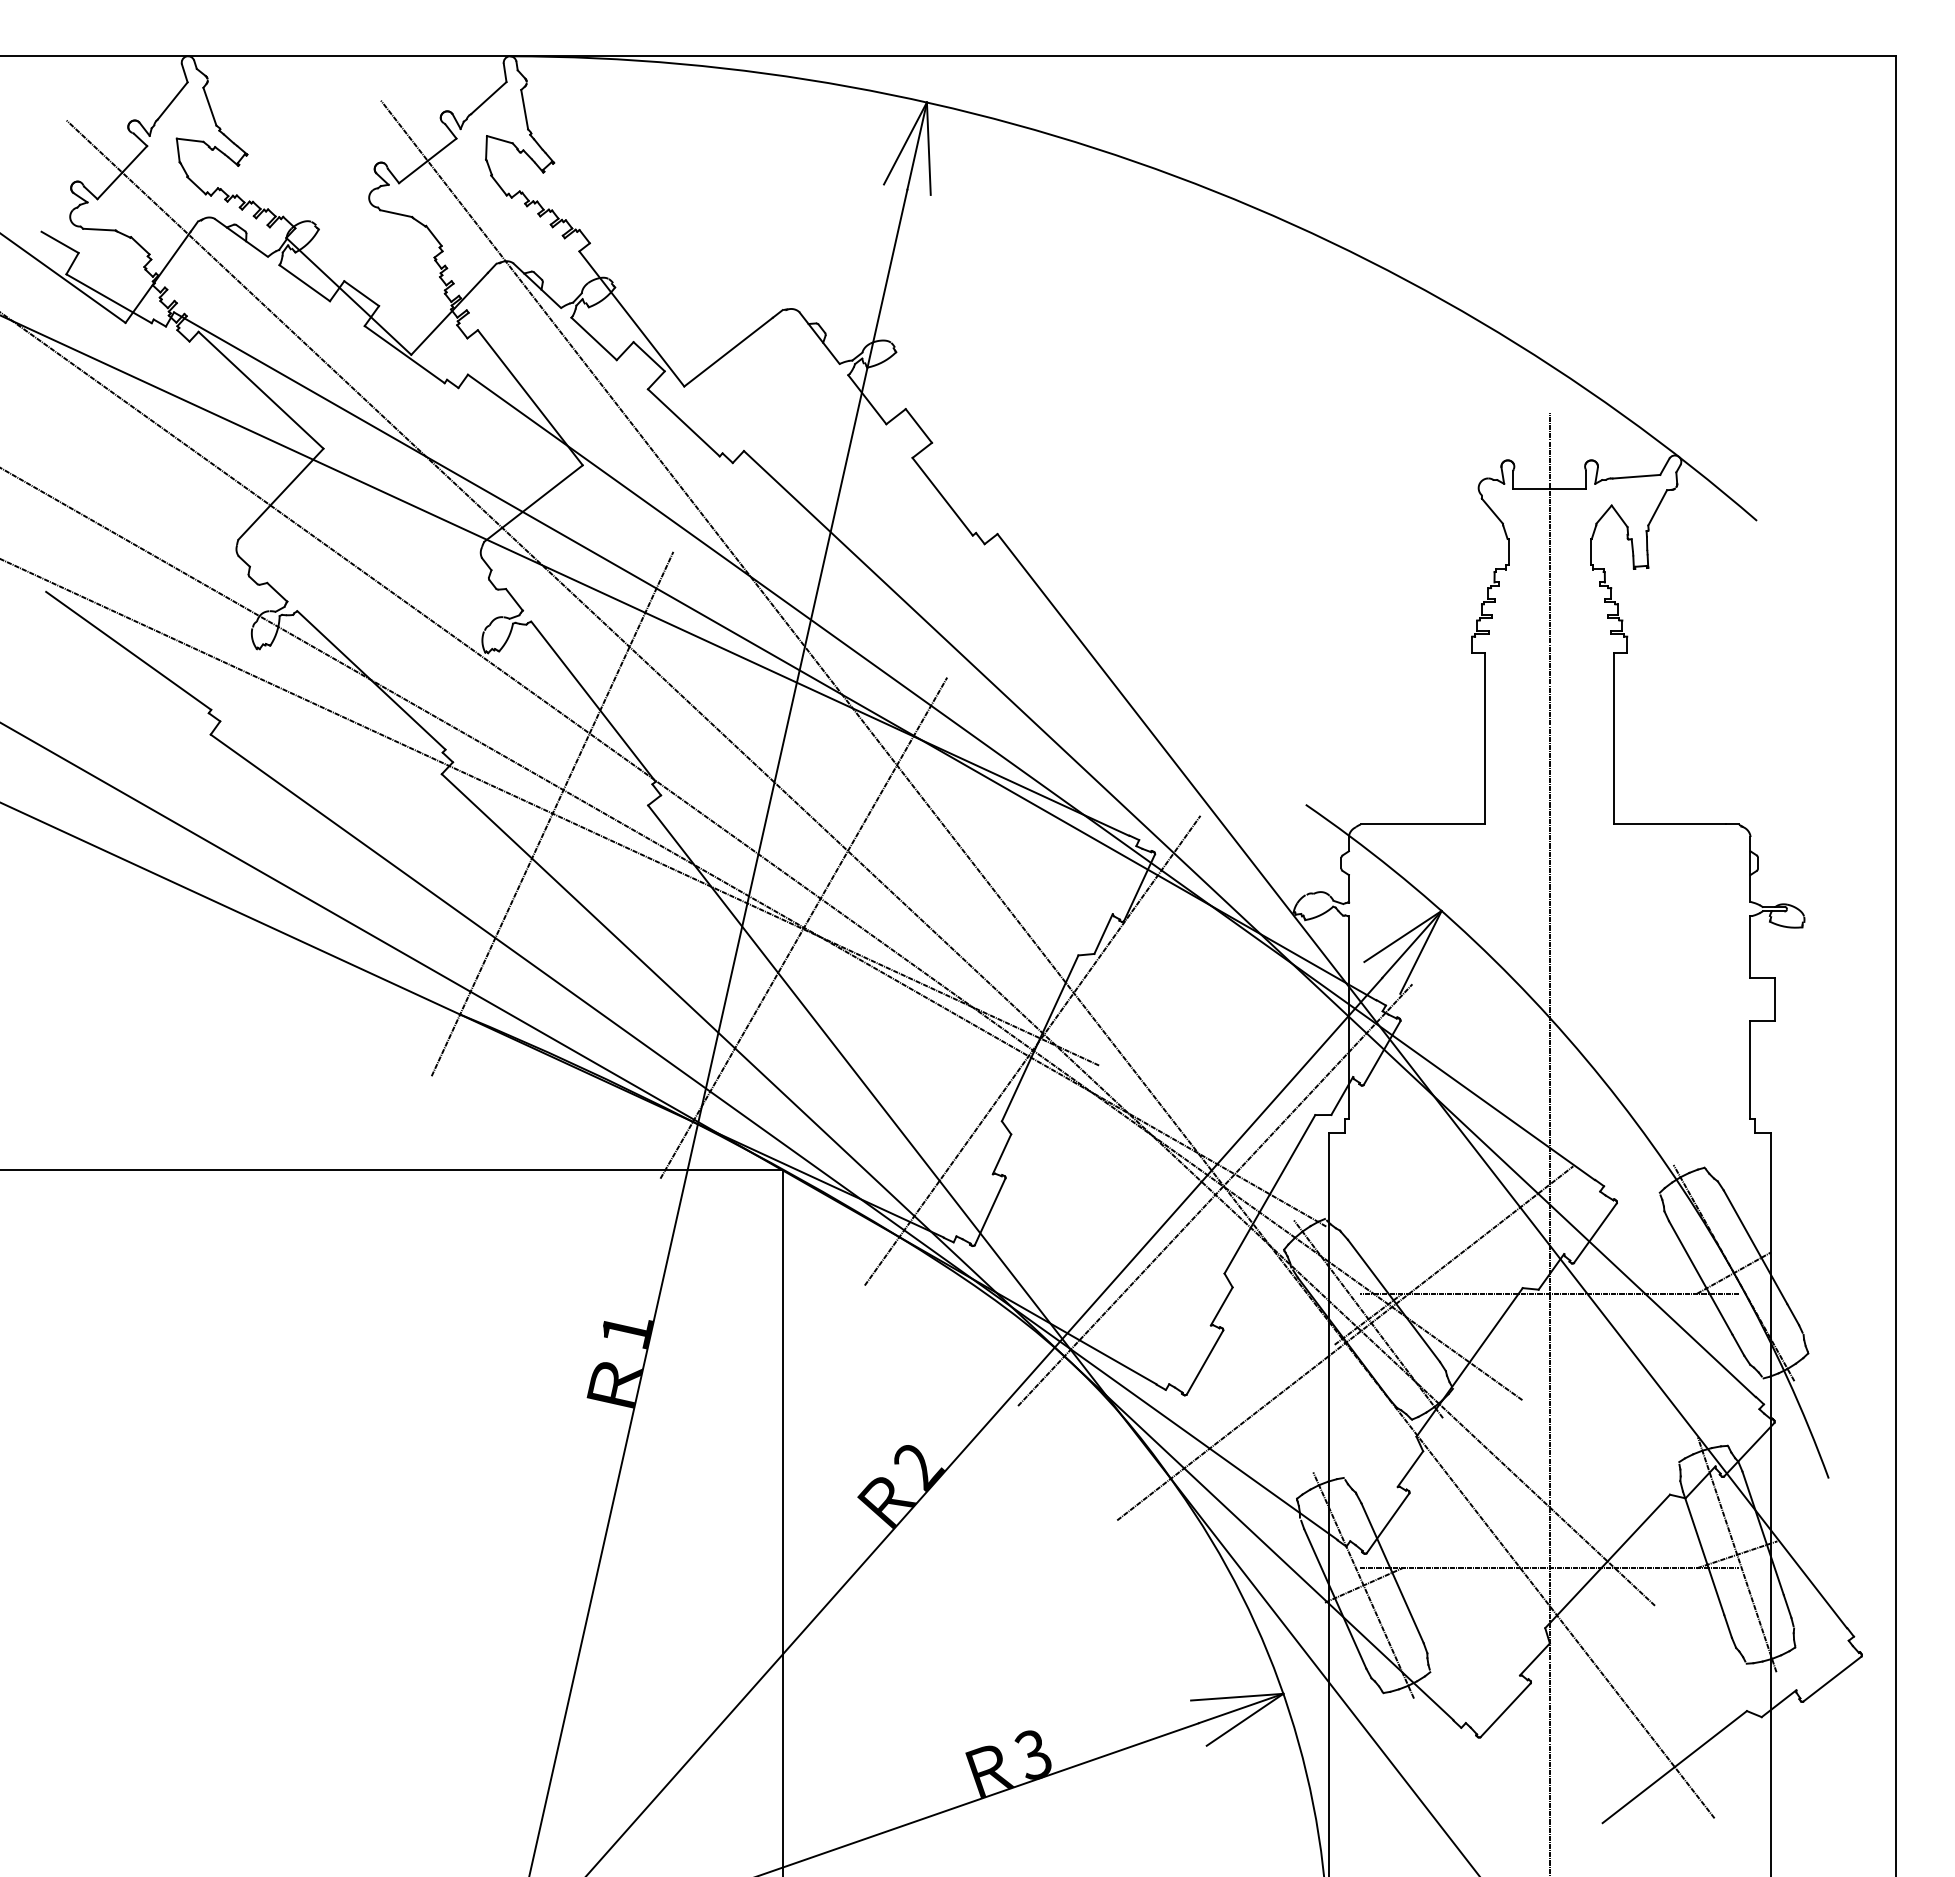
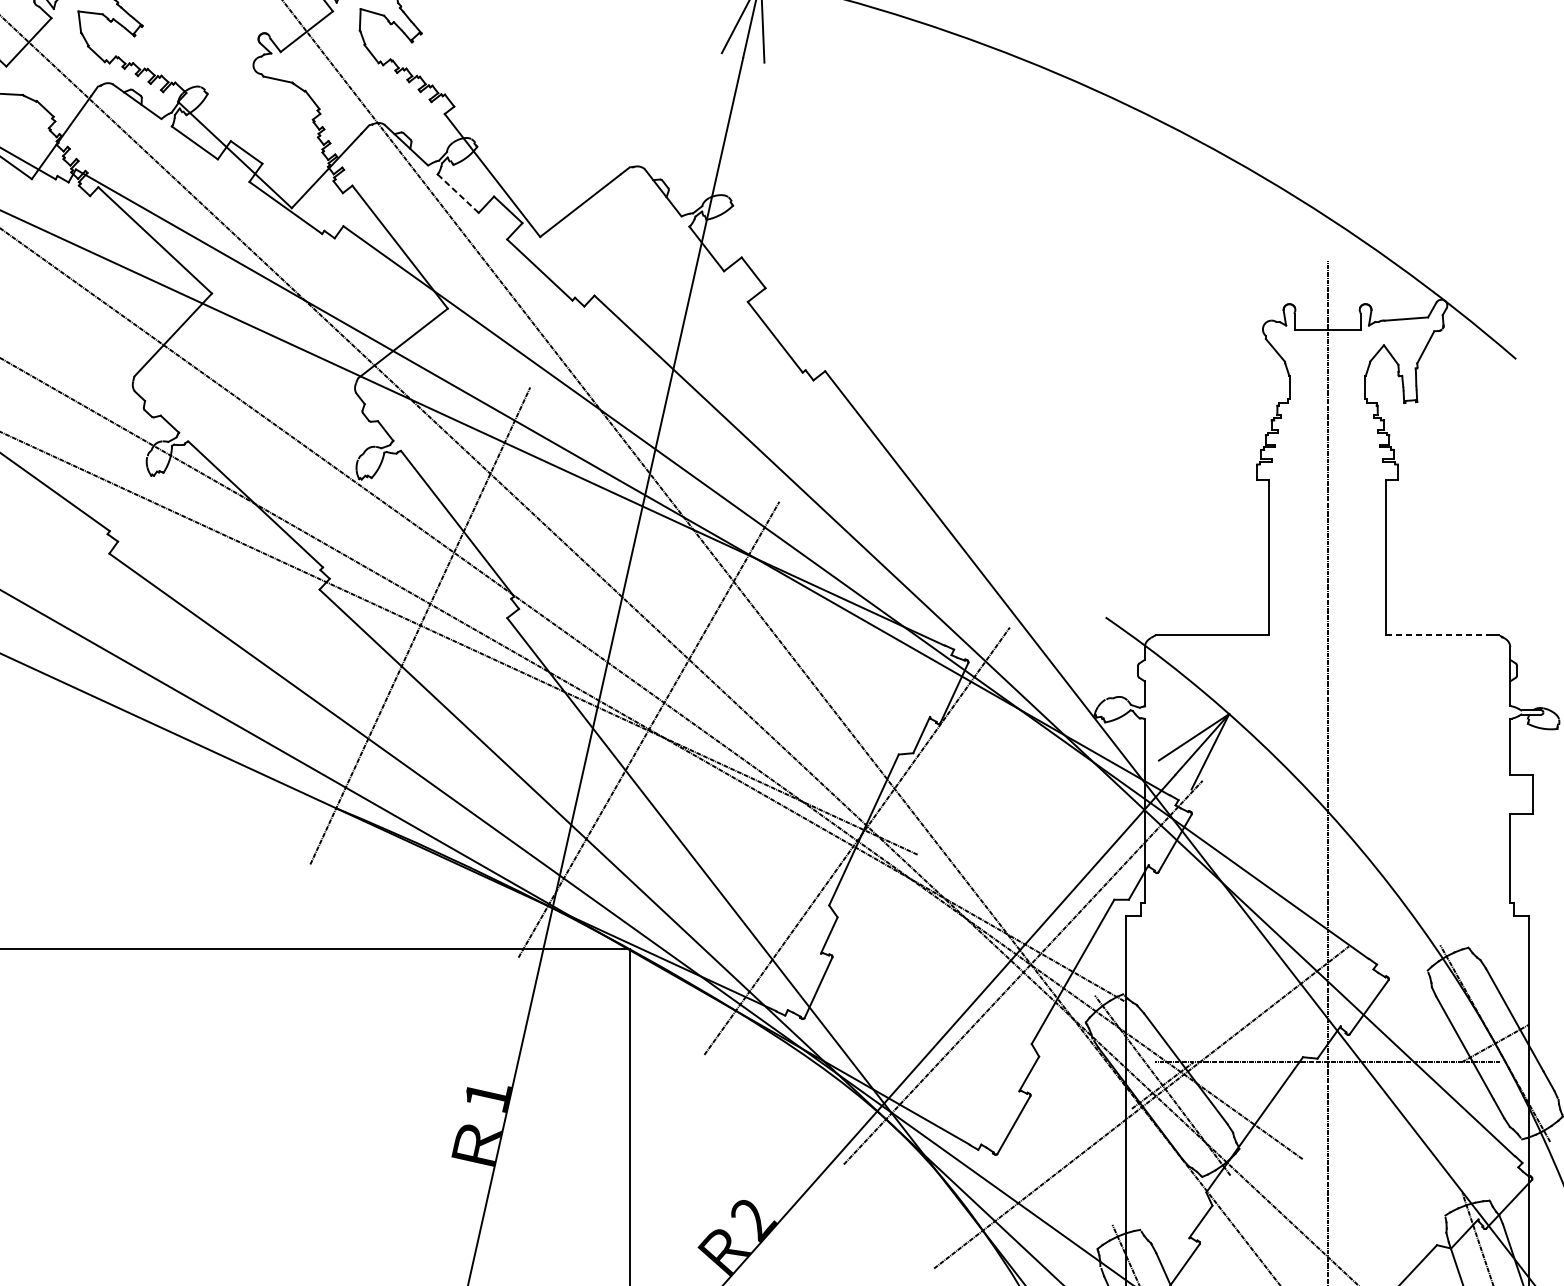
line: (593, 338) -> (457, 193), solid -> dashed
line: (1670, 824) -> (1437, 635), solid -> dashed

